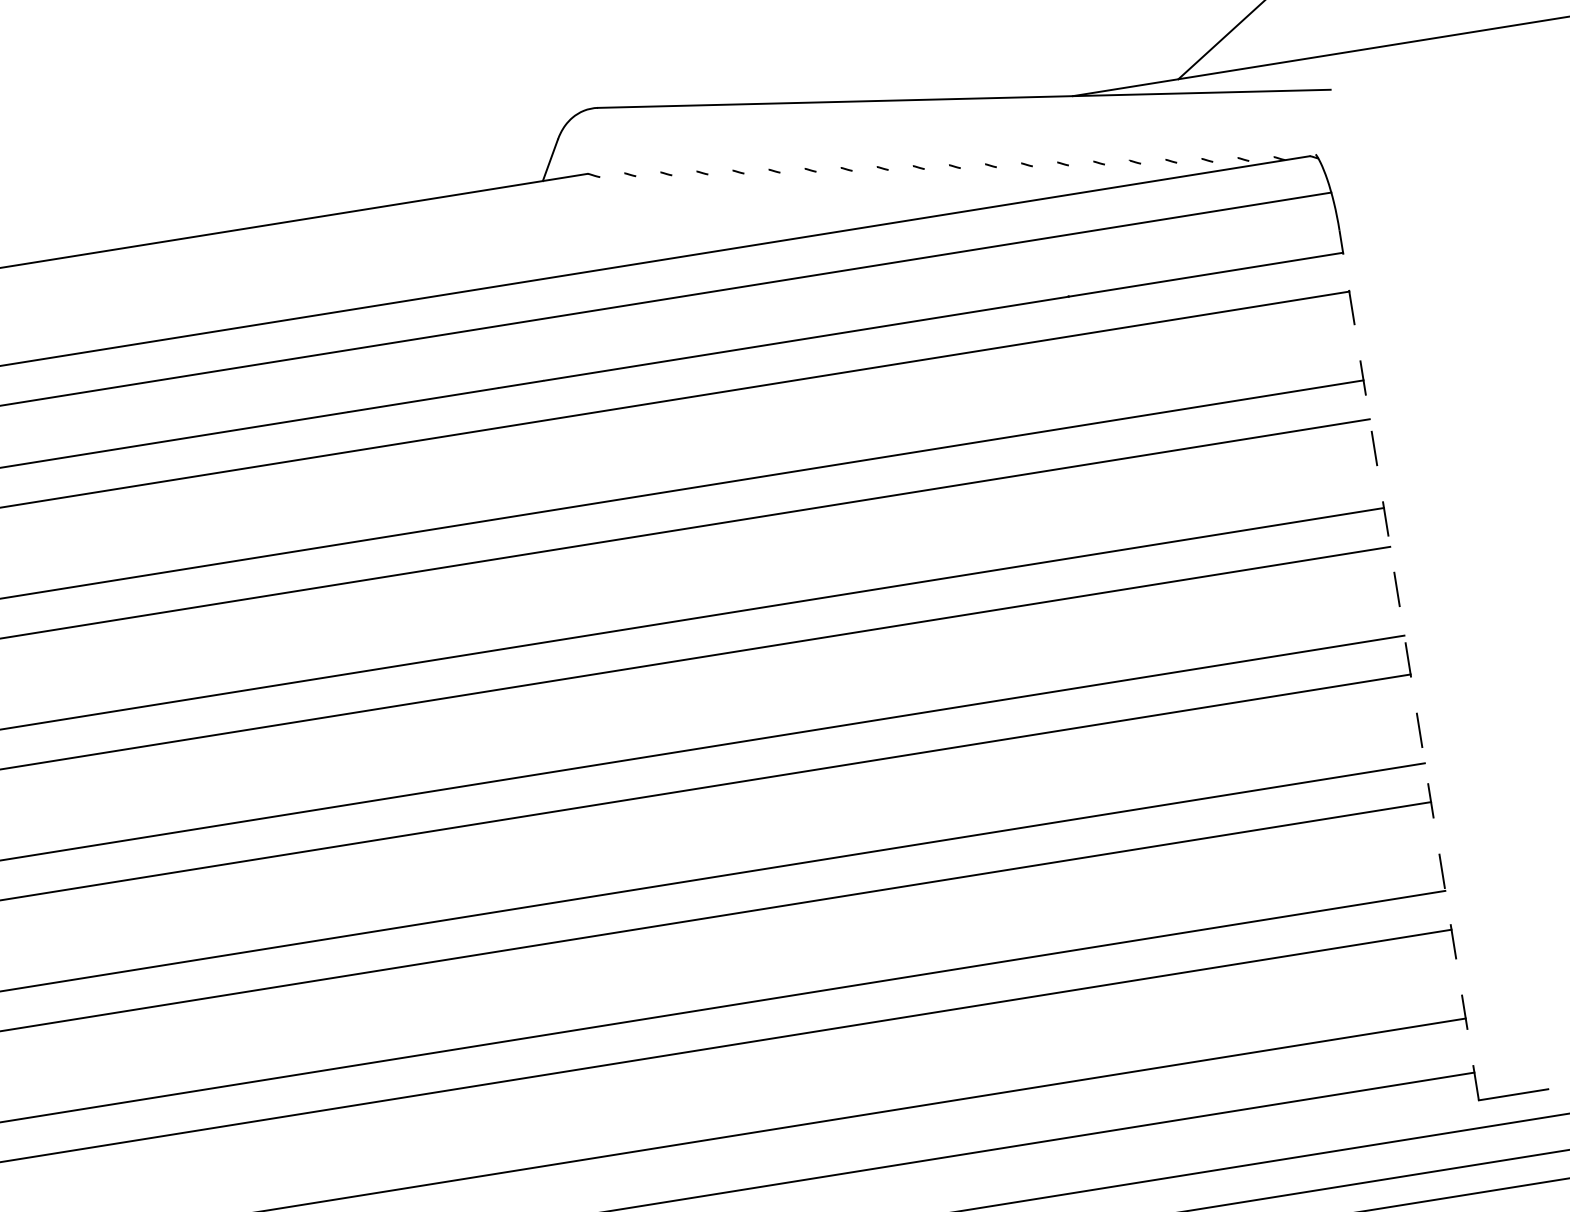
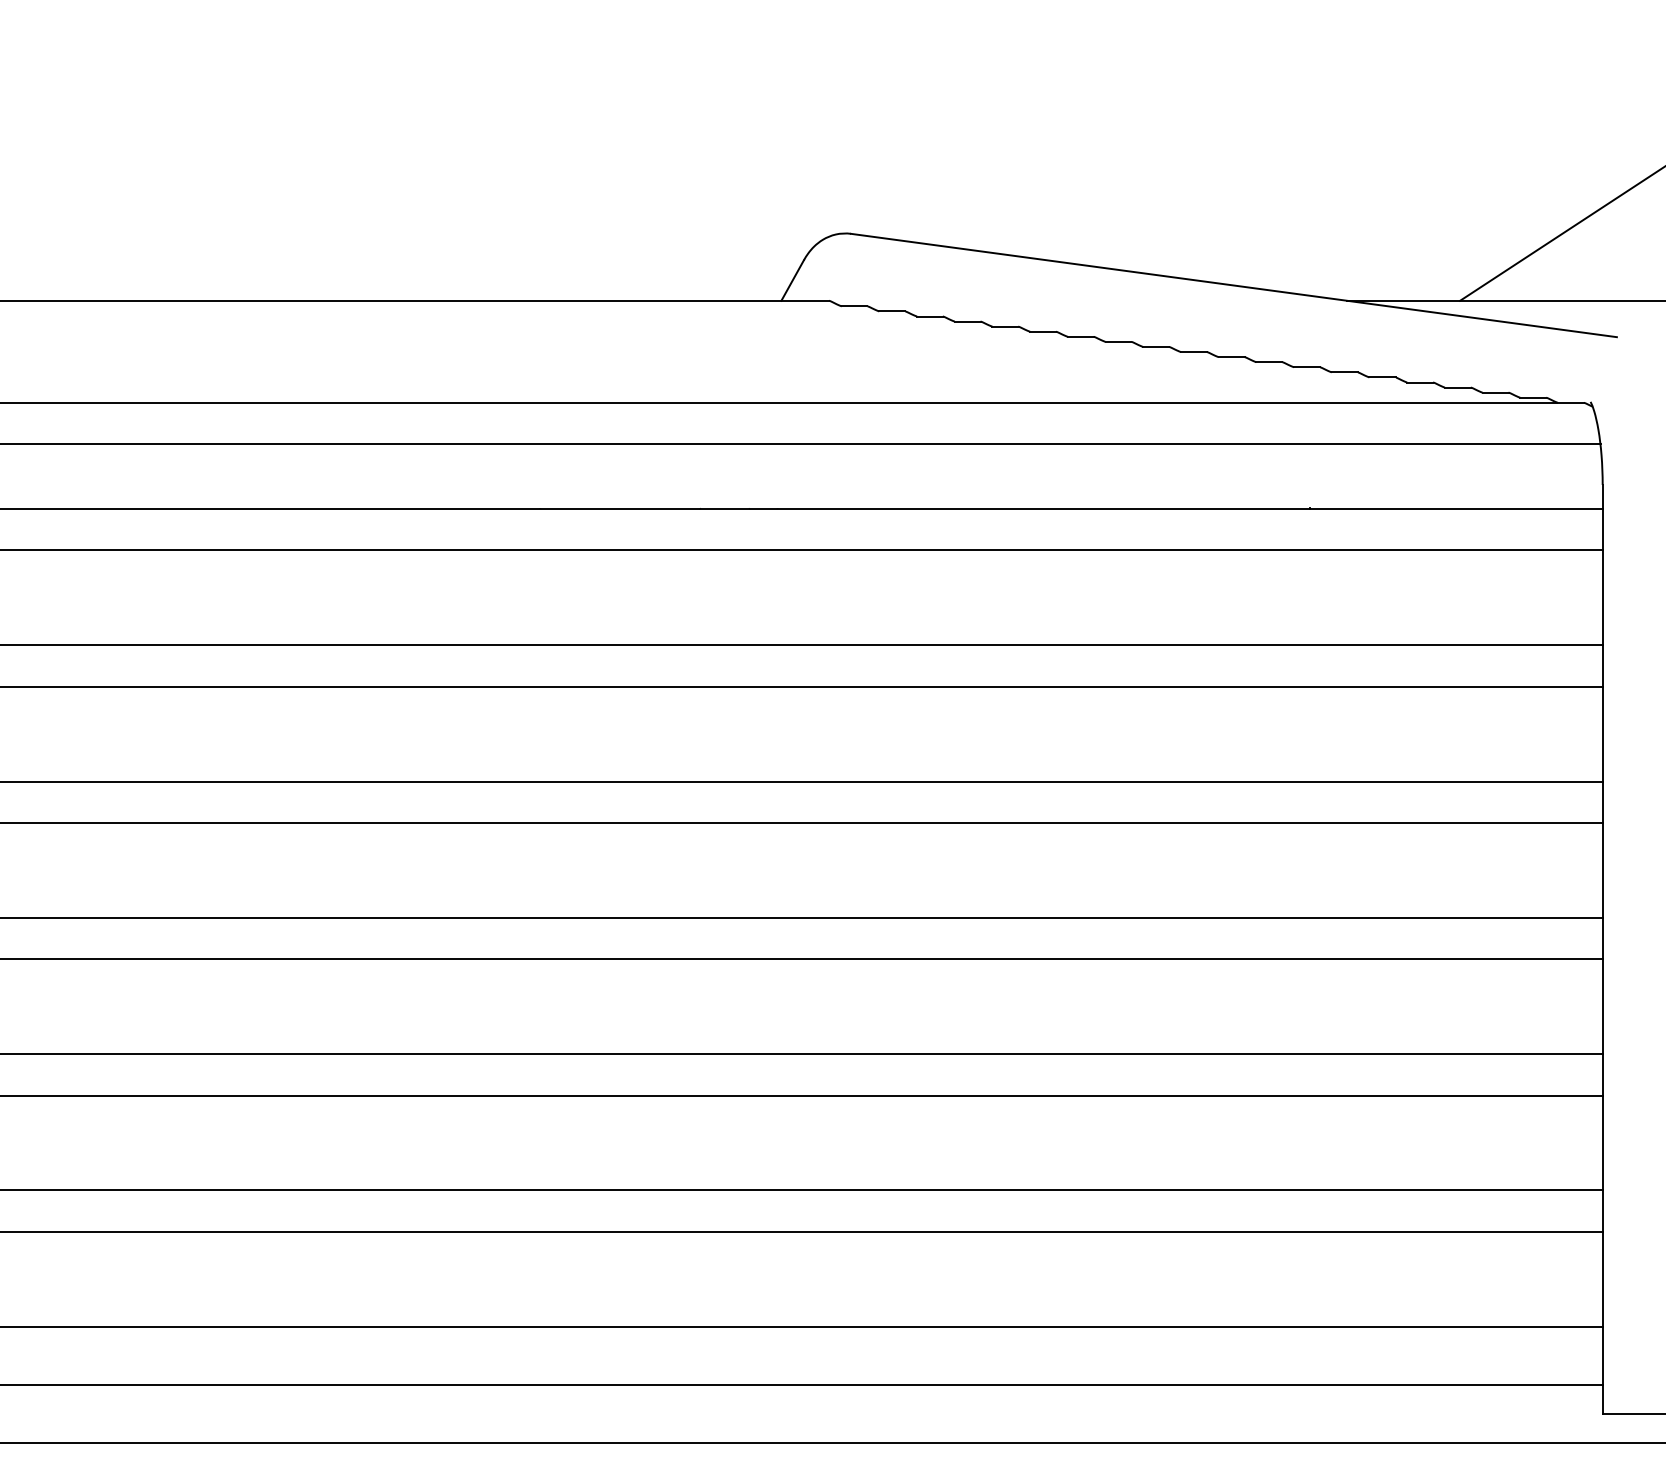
line: (1261, 158) -> (1533, 397), added
line: (1225, 159) -> (1495, 392), added
line: (1188, 160) -> (1457, 387), added
line: (1153, 161) -> (1420, 382), added
line: (1117, 162) -> (1382, 377), added
line: (1080, 163) -> (1344, 372), added
line: (1045, 164) -> (1307, 367), added
line: (1009, 165) -> (1269, 362), added
line: (972, 166) -> (1231, 357), added
line: (936, 167) -> (1193, 352), added
line: (864, 168) -> (1118, 341), added
line: (901, 168) -> (1156, 347), added
line: (828, 169) -> (1080, 336), added
line: (792, 170) -> (1043, 331), added
line: (756, 171) -> (1005, 326), added
line: (720, 172) -> (967, 321), added
line: (683, 173) -> (929, 316), added
line: (648, 174) -> (892, 311), added
line: (612, 175) -> (854, 306), added
line: (1409, 665) -> (1602, 949), dashed -> solid

